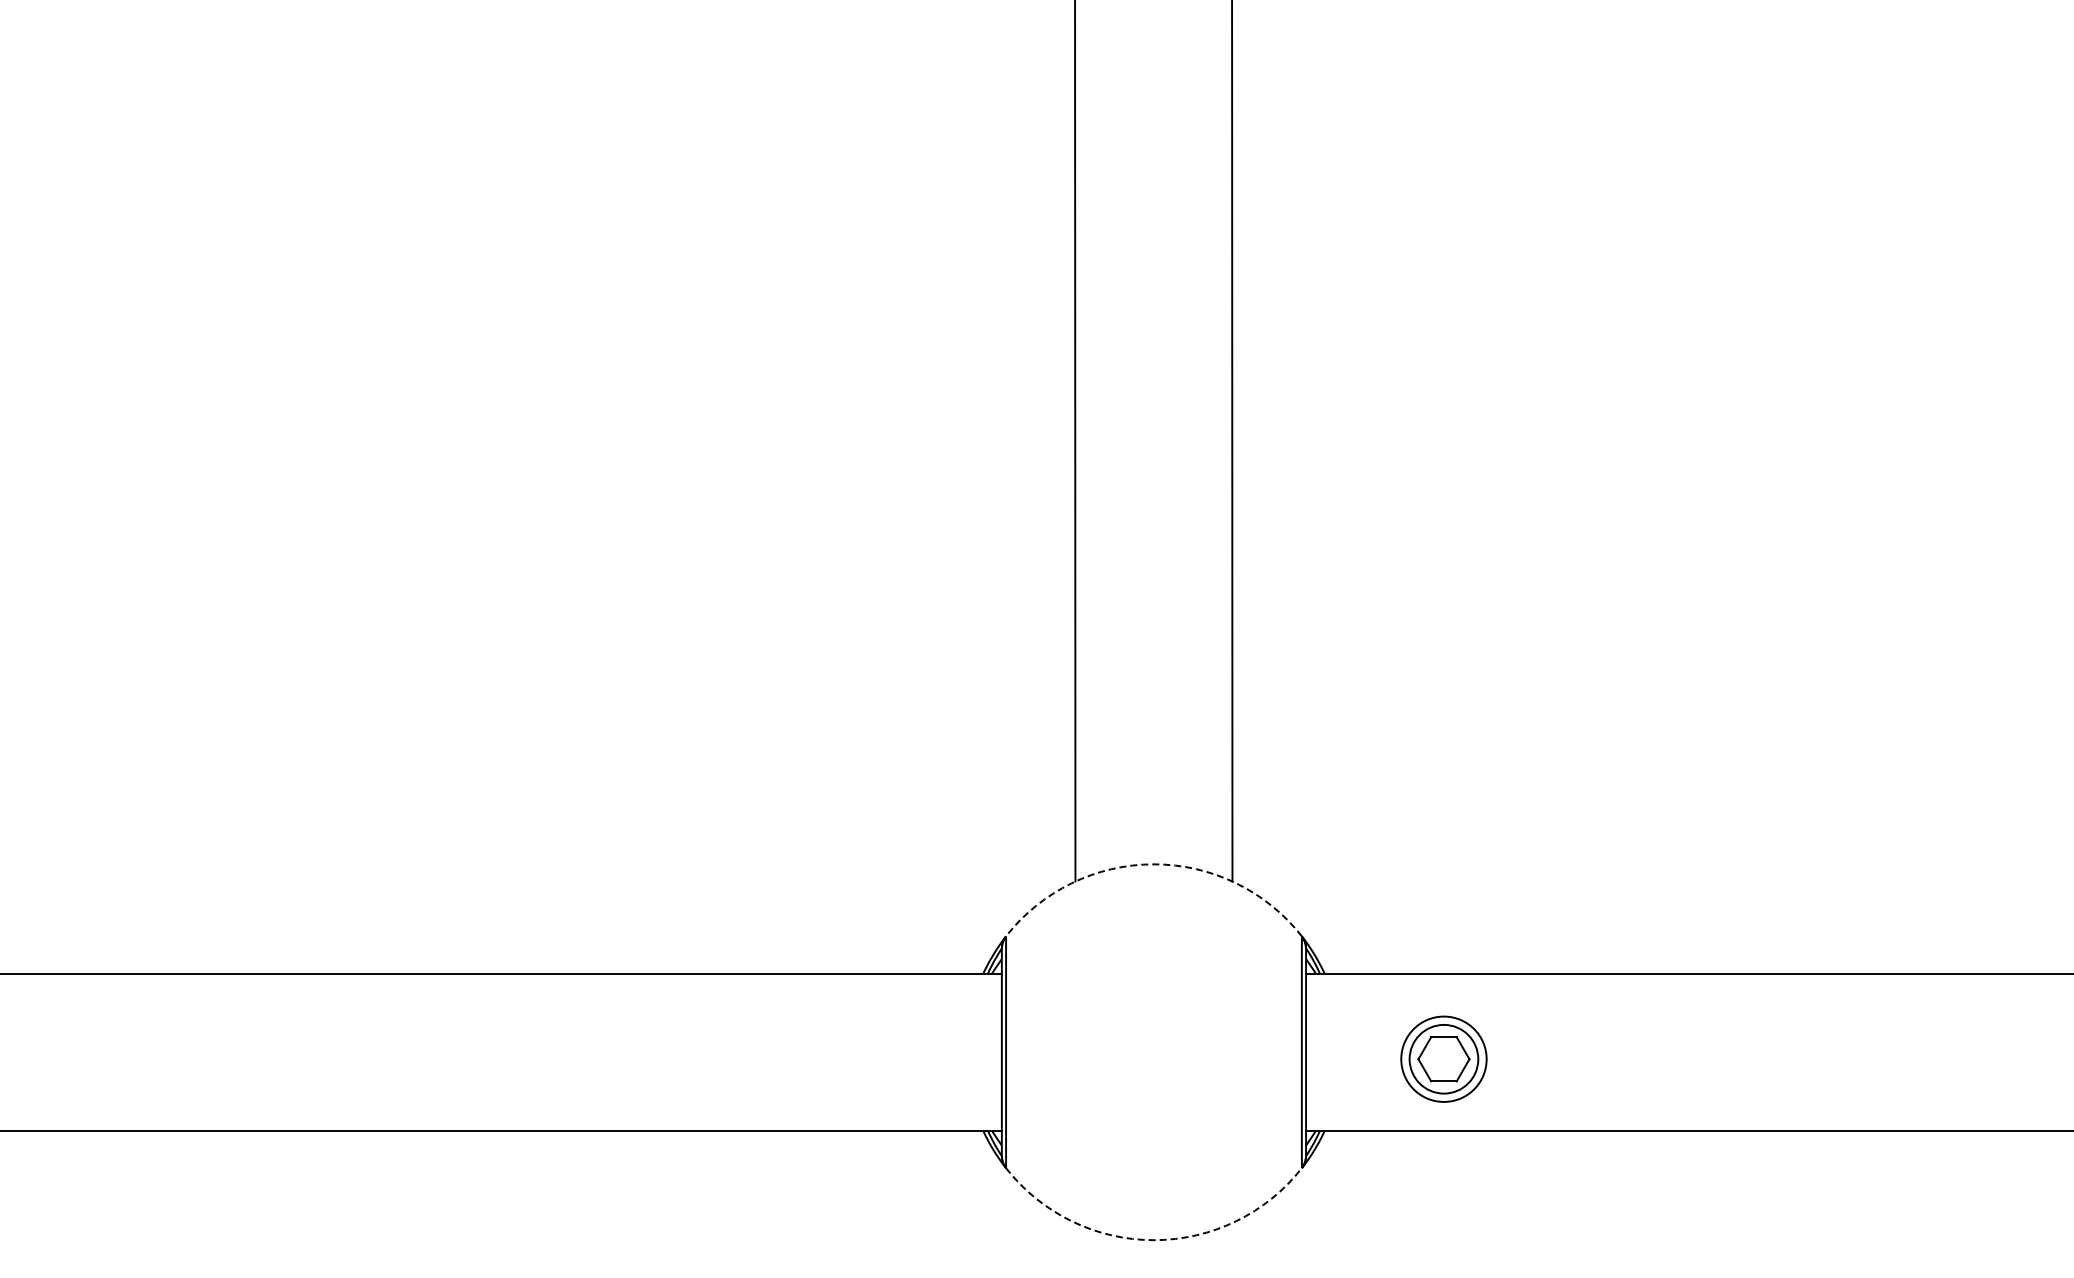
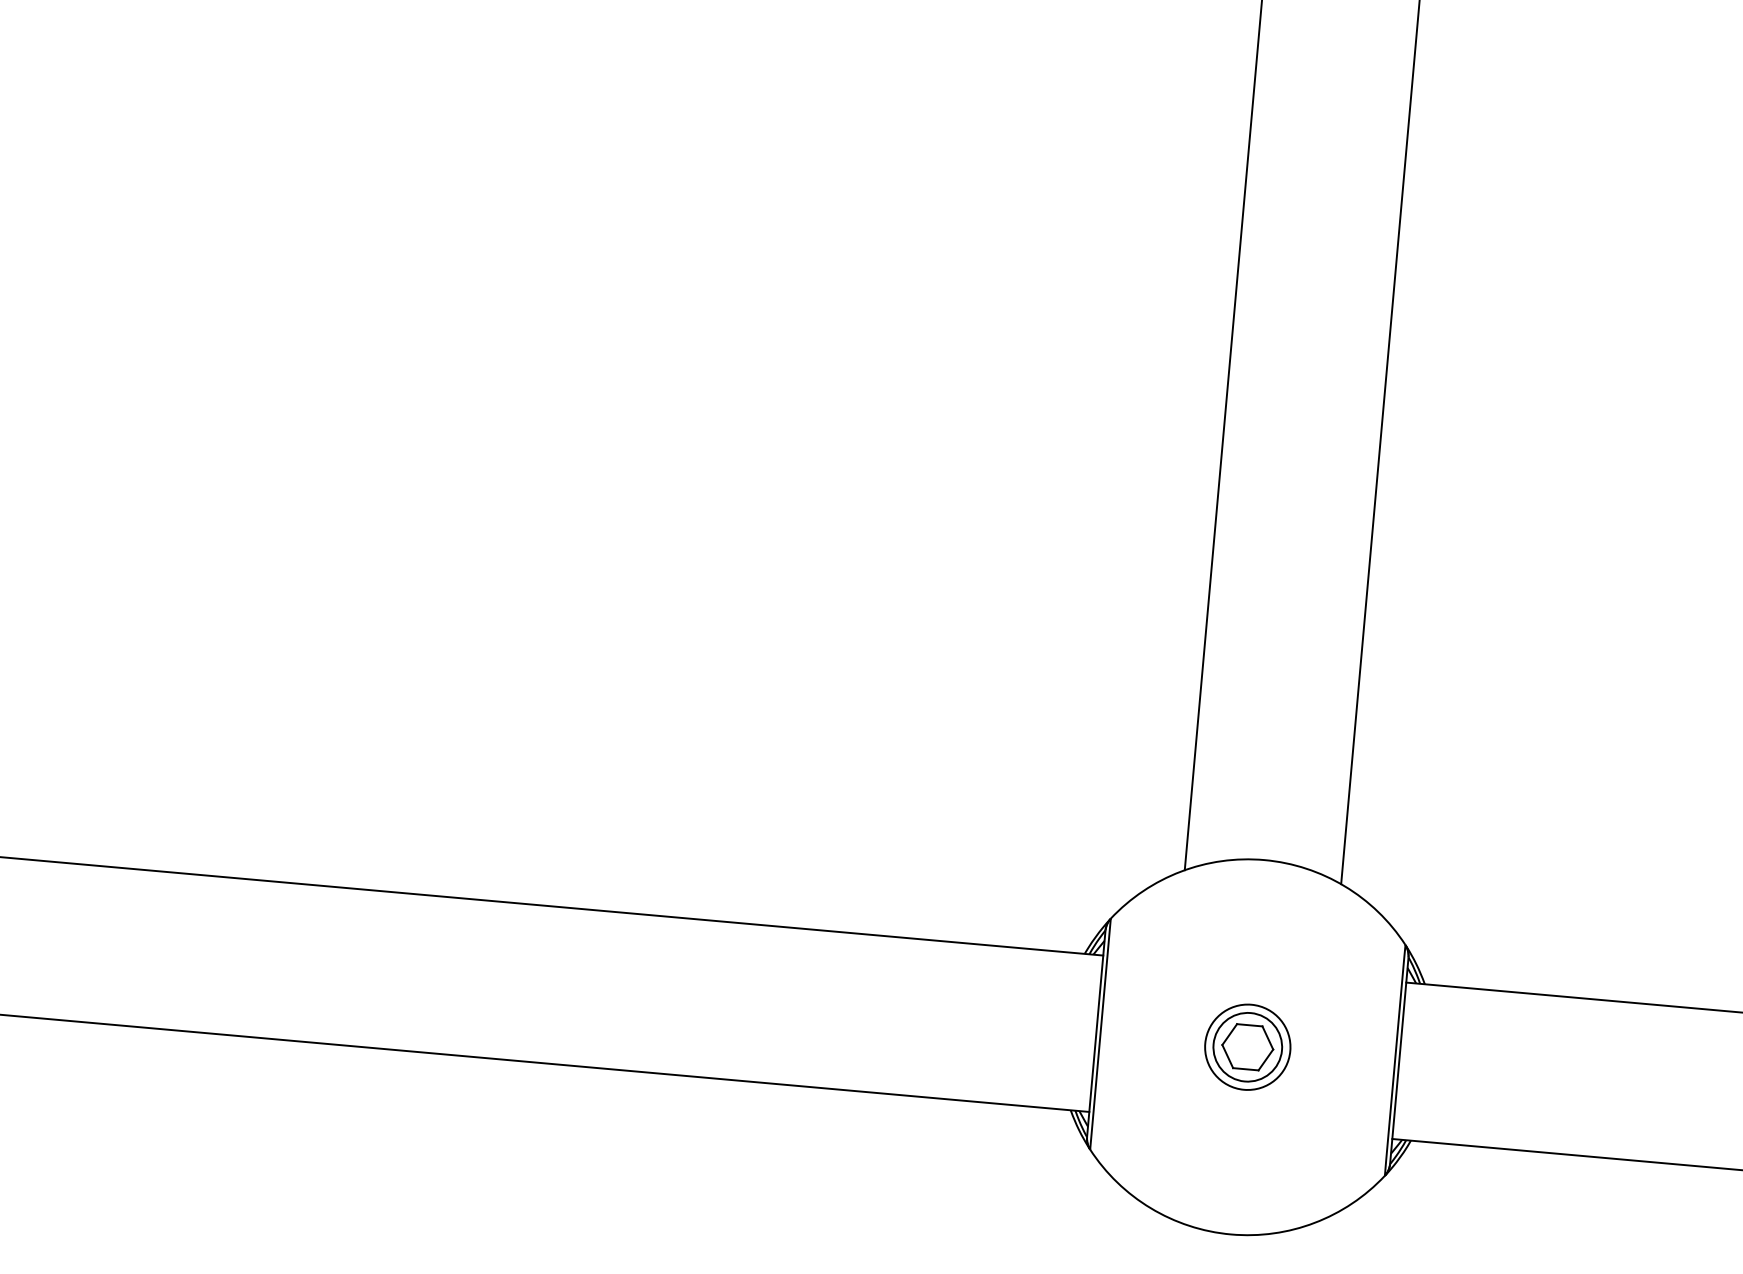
arc: (1153, 864) -> (1264, 860), dashed -> solid
part: (1443, 1058) -> (1247, 1046), moved
arc: (1153, 1240) -> (1230, 1234), dashed -> solid

